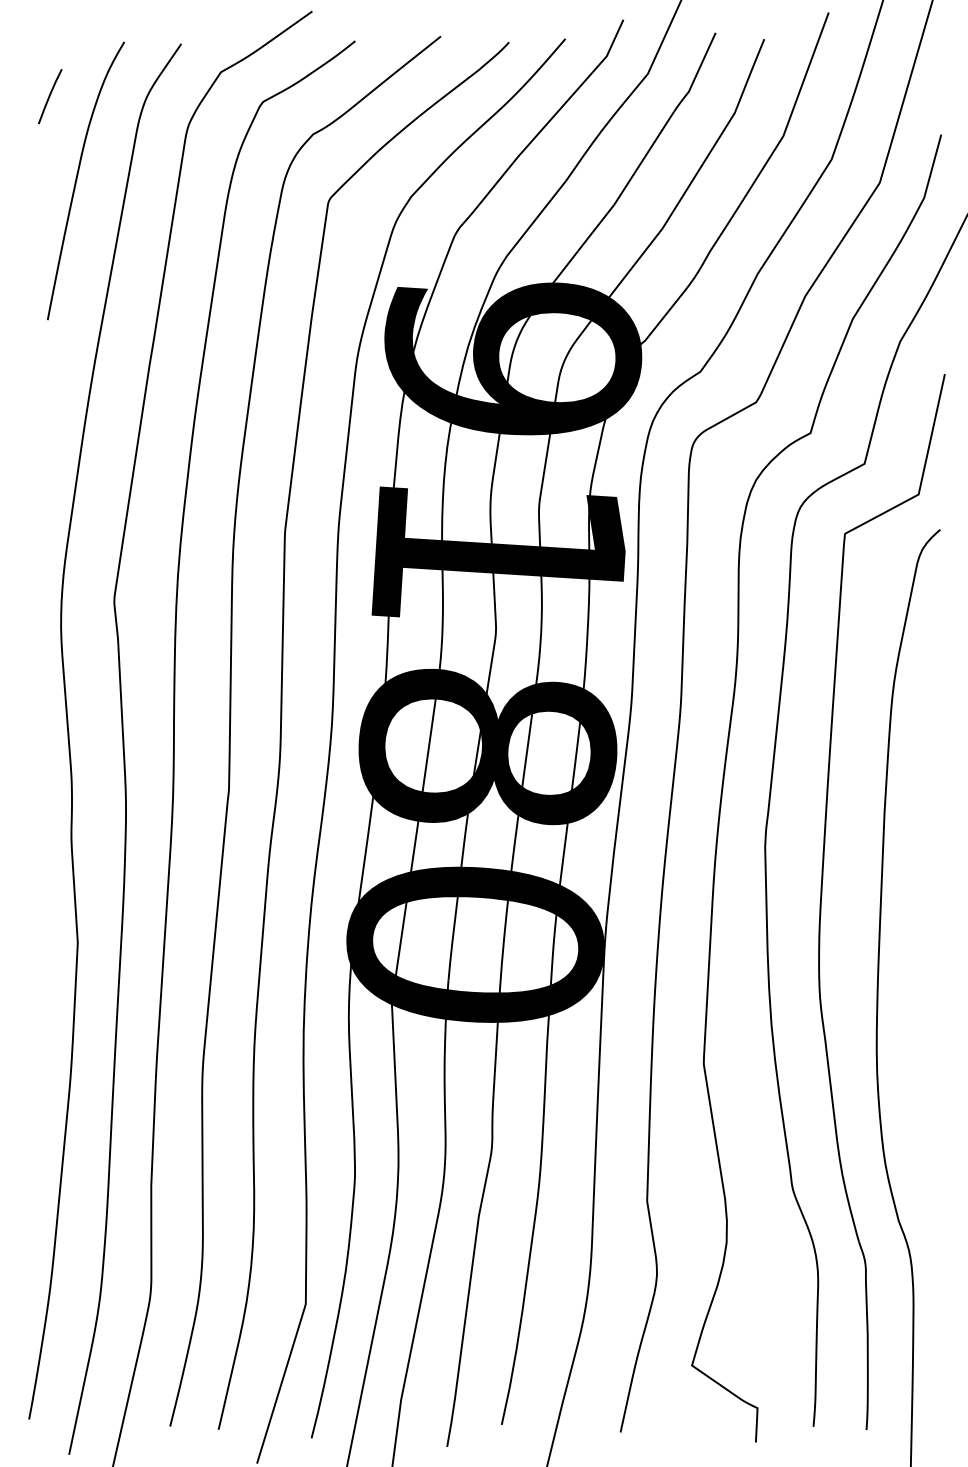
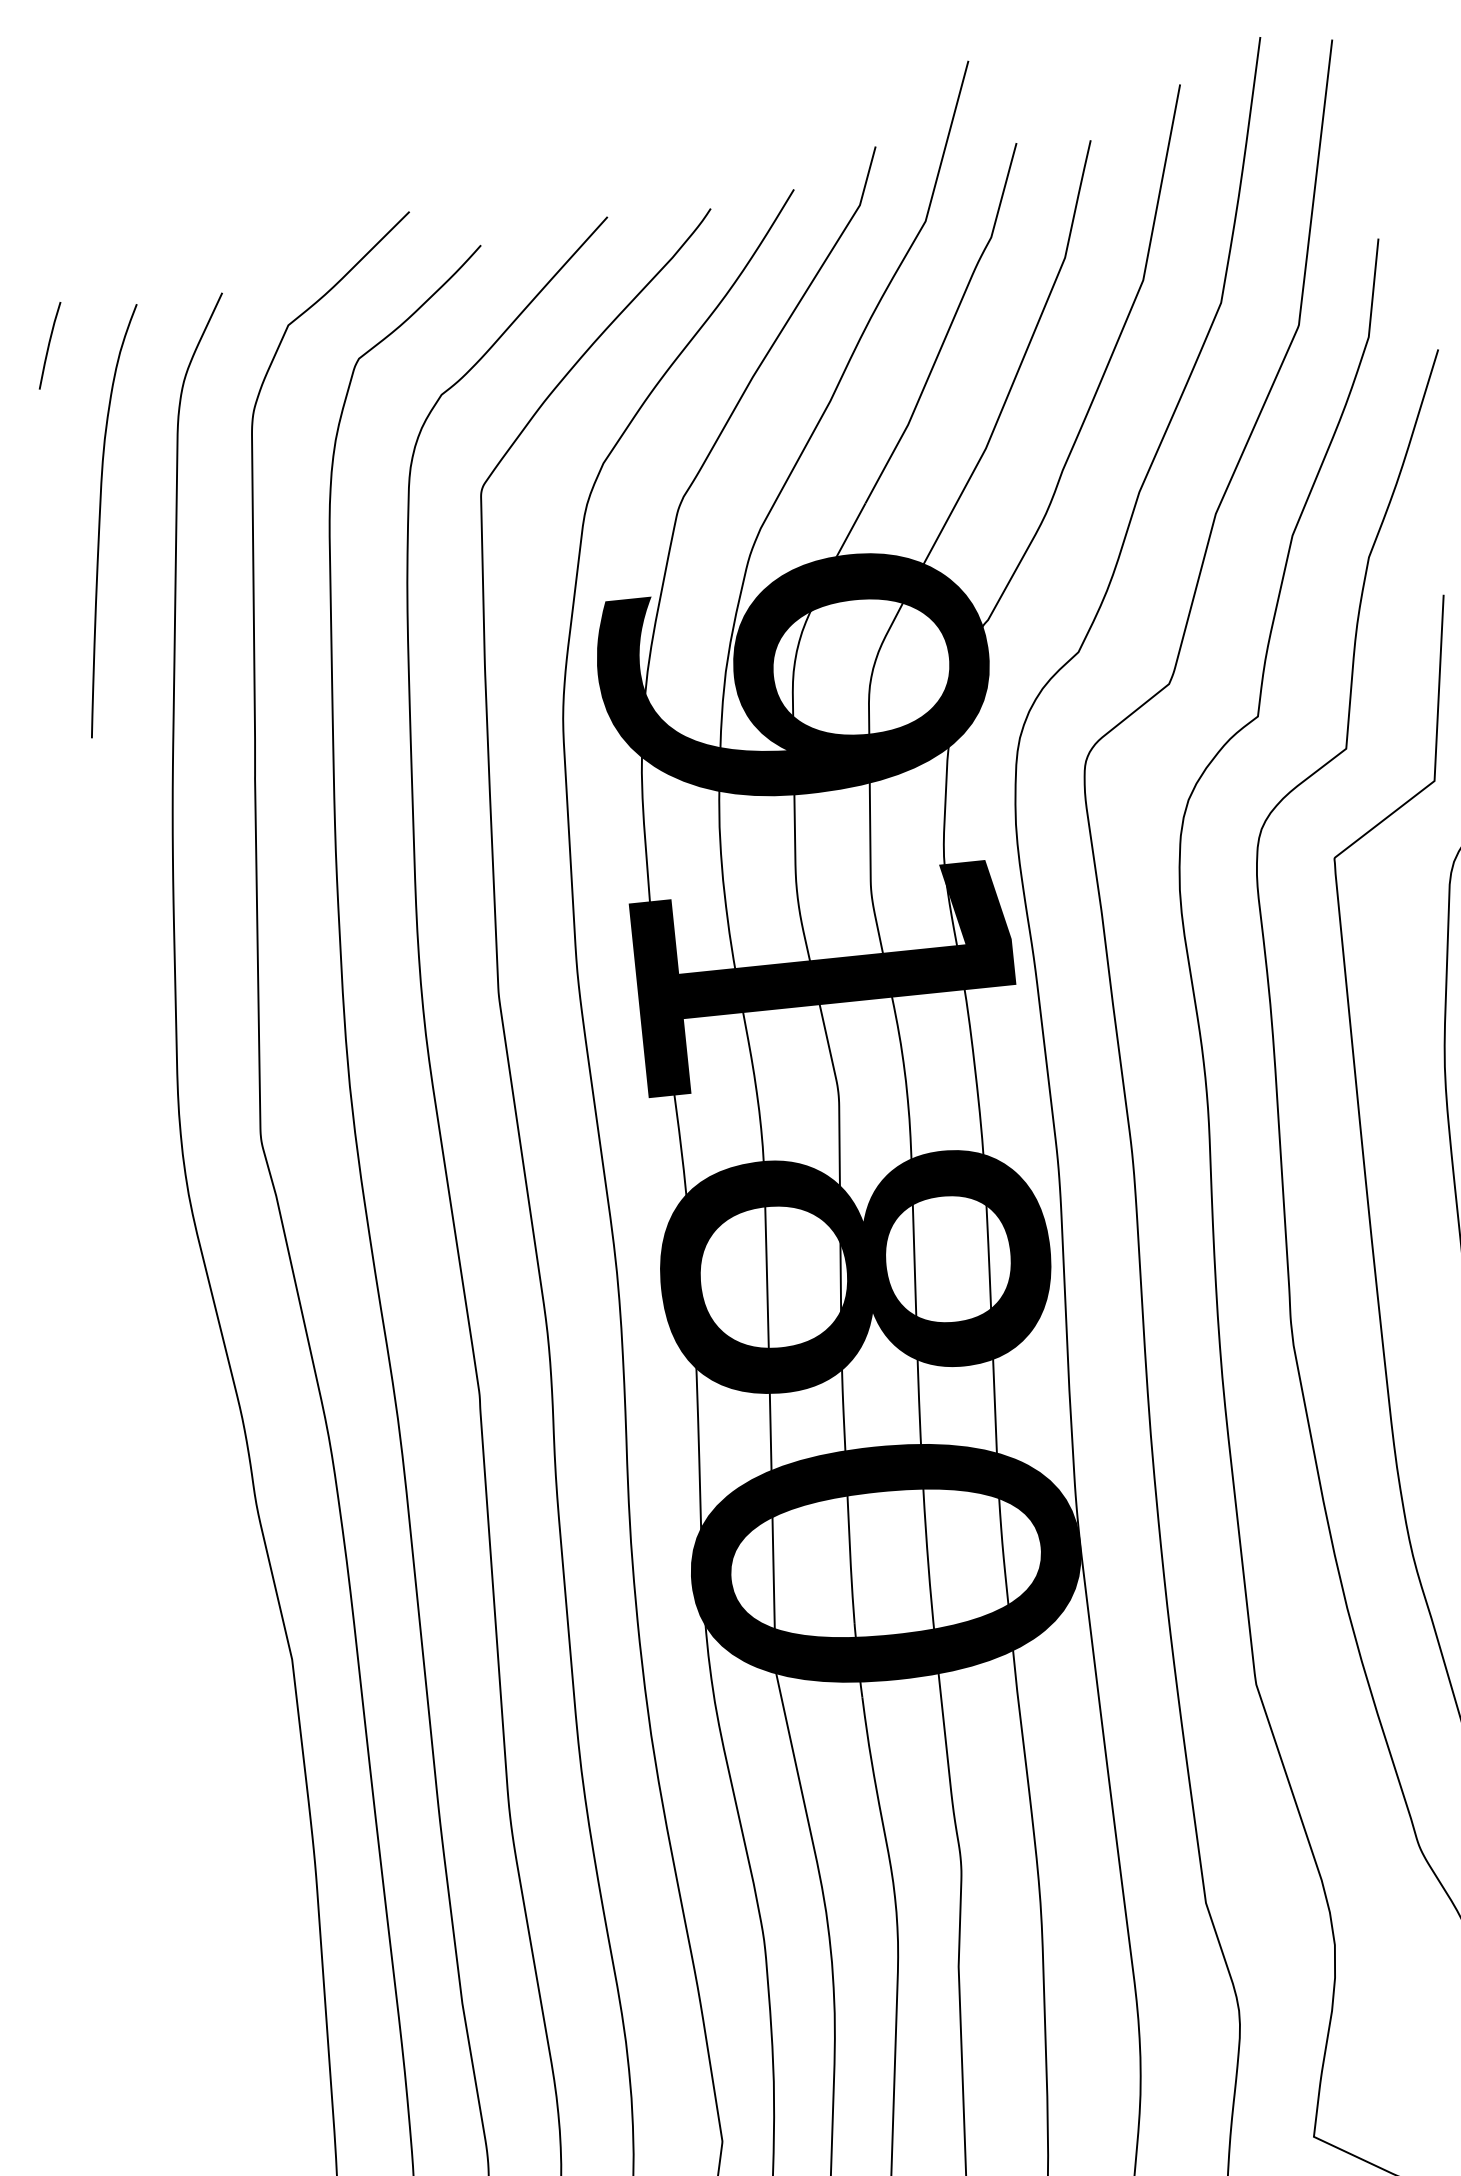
line: (50, 96) -> (50, 345), moved

